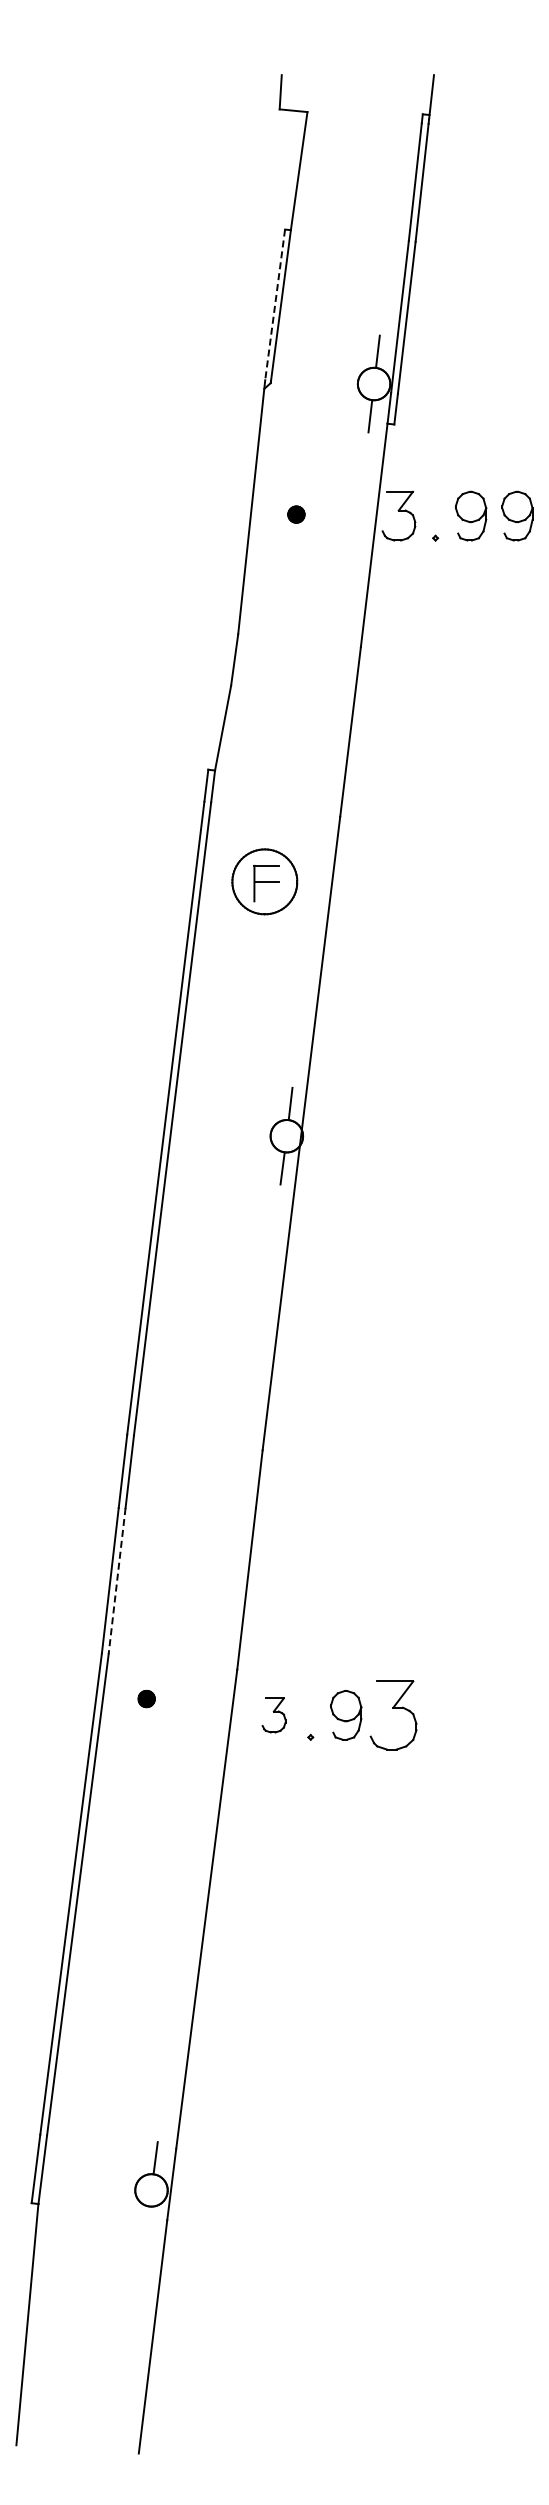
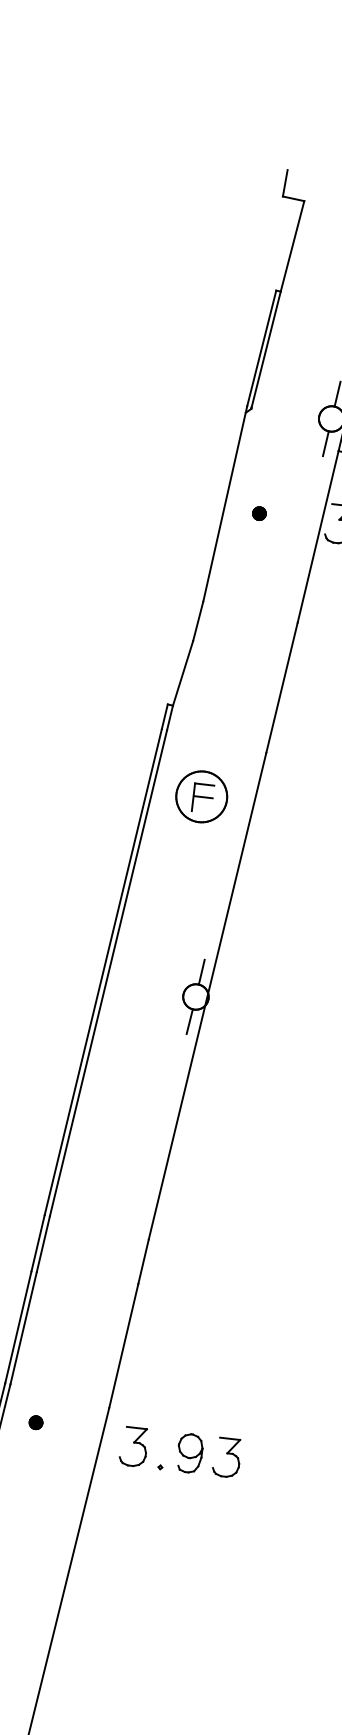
line: (275, 304) -> (262, 348), dashed -> solid
line: (117, 1581) -> (23, 1328), dashed -> solid
part: (393, 1714) -> (226, 1457), size x0.71
part: (273, 1715) -> (133, 1446), size x1.43

